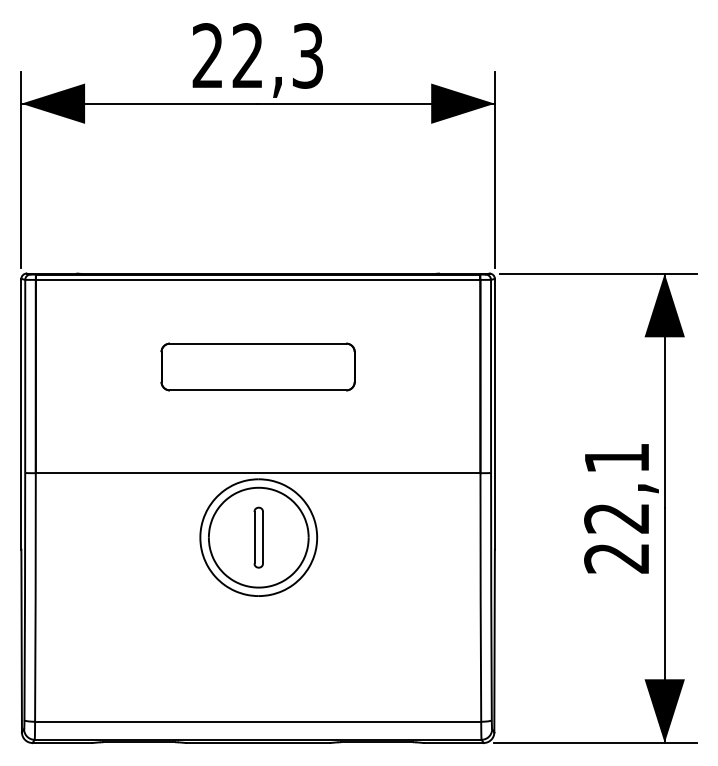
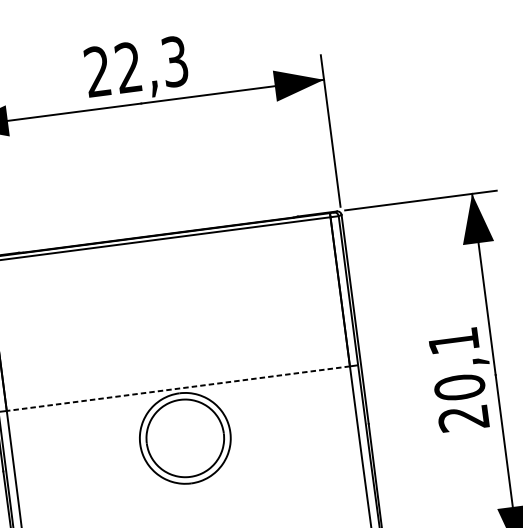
part: (257, 366) -> (167, 306), removed
line: (257, 473) -> (177, 388), solid -> dashed
text: (616, 518) -> (459, 387), 22,1 -> 20,1
part: (258, 537) -> (185, 438), removed

